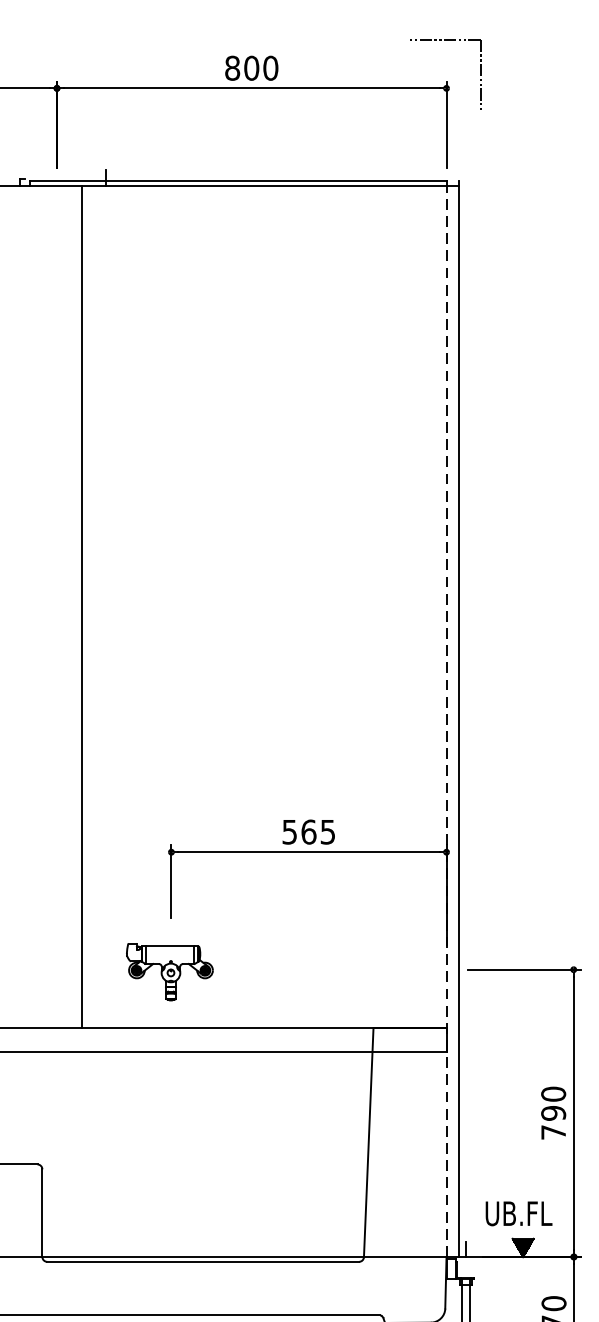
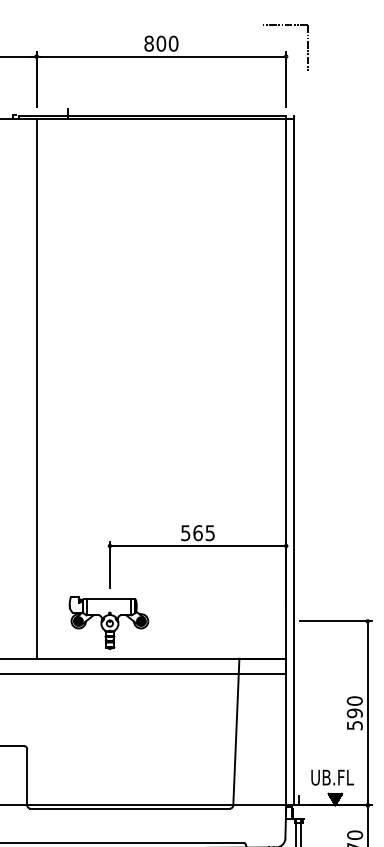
line: (81, 606) -> (36, 388), moved
line: (446, 720) -> (286, 461), dashed -> solid
part: (169, 971) -> (108, 622), size x1.43
text: (553, 1132) -> (354, 725), 790 -> 590

